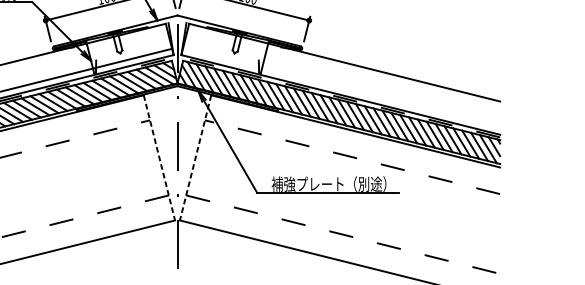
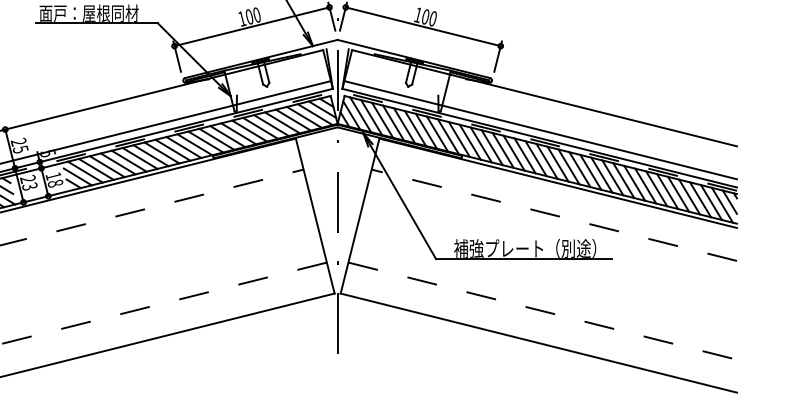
line: (341, 88) -> (540, 130), added
line: (159, 158) -> (315, 216), dashed -> solid
line: (195, 158) -> (360, 216), dashed -> solid

